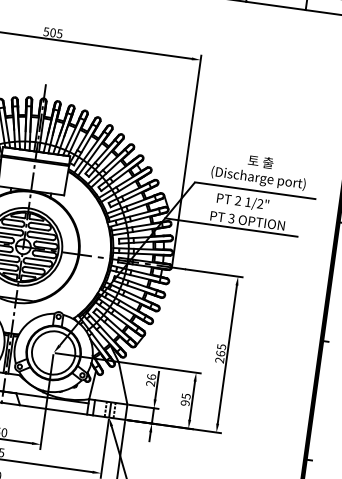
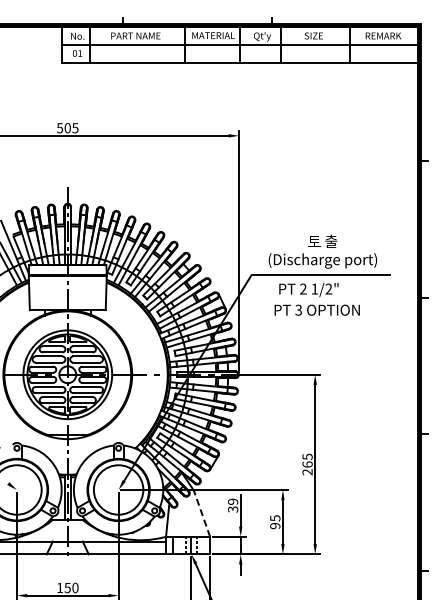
line: (231, 227) -> (299, 320), removed
text: (151, 380) -> (233, 505), 26 -> 39
line: (122, 383) -> (201, 513), solid -> dashed

